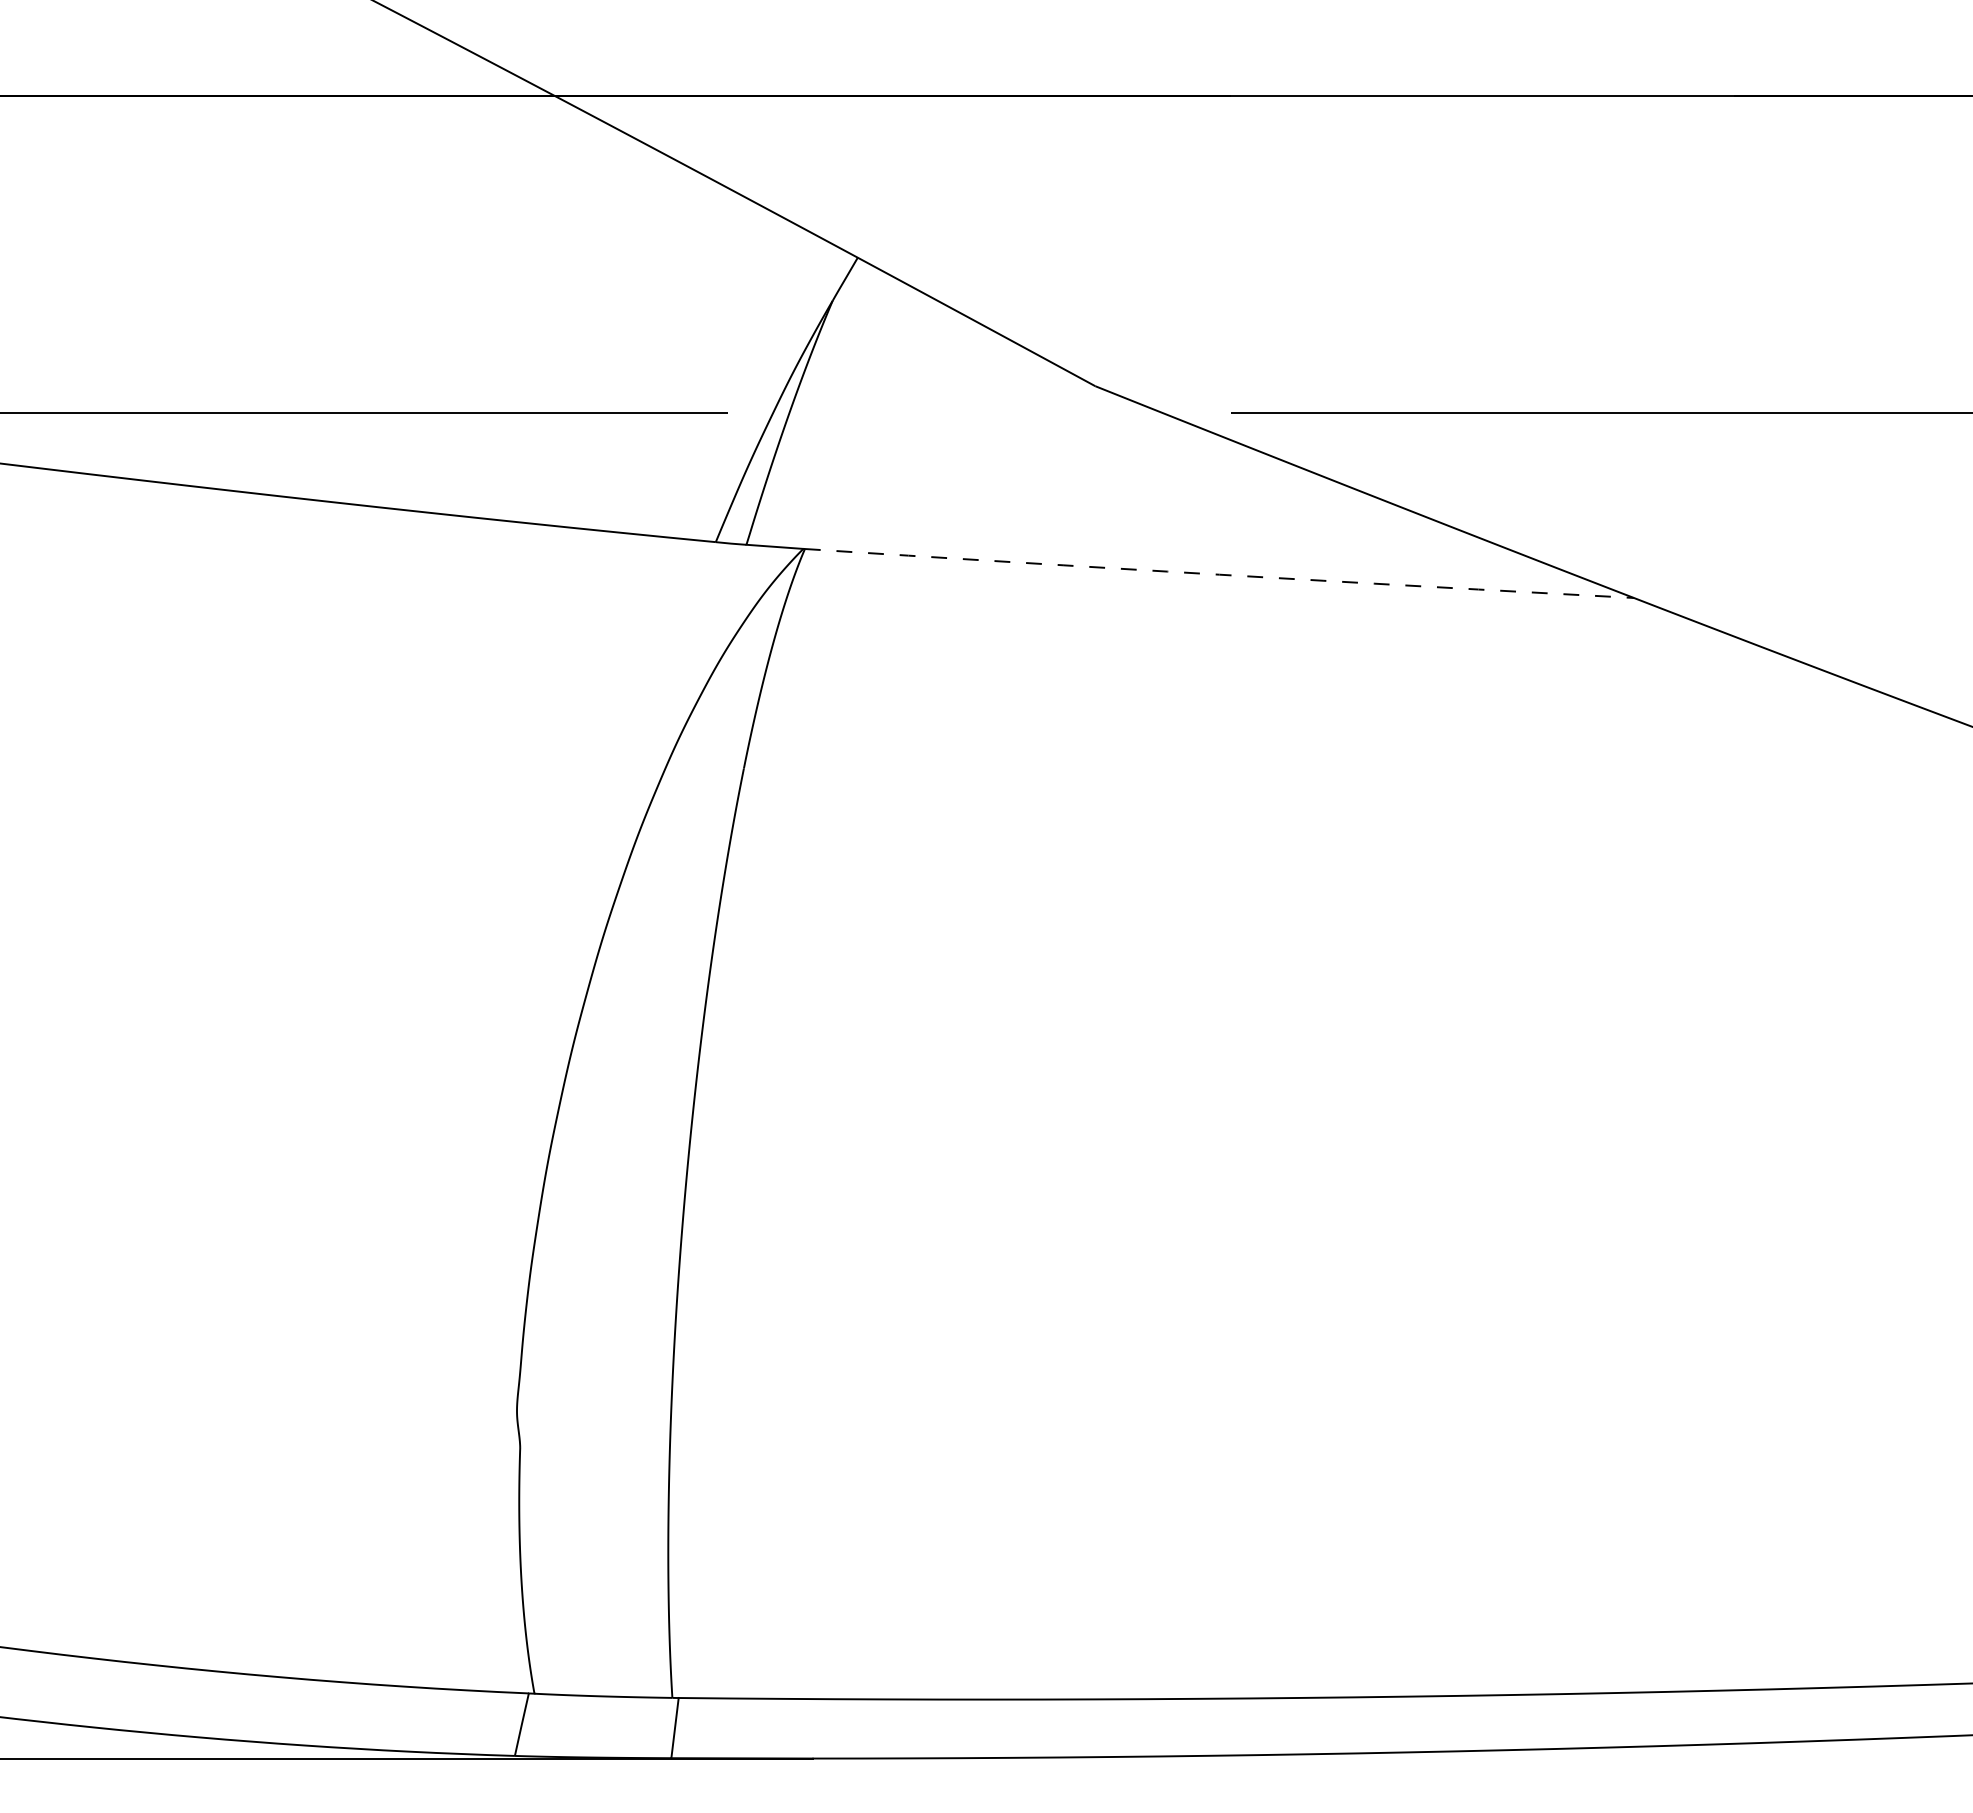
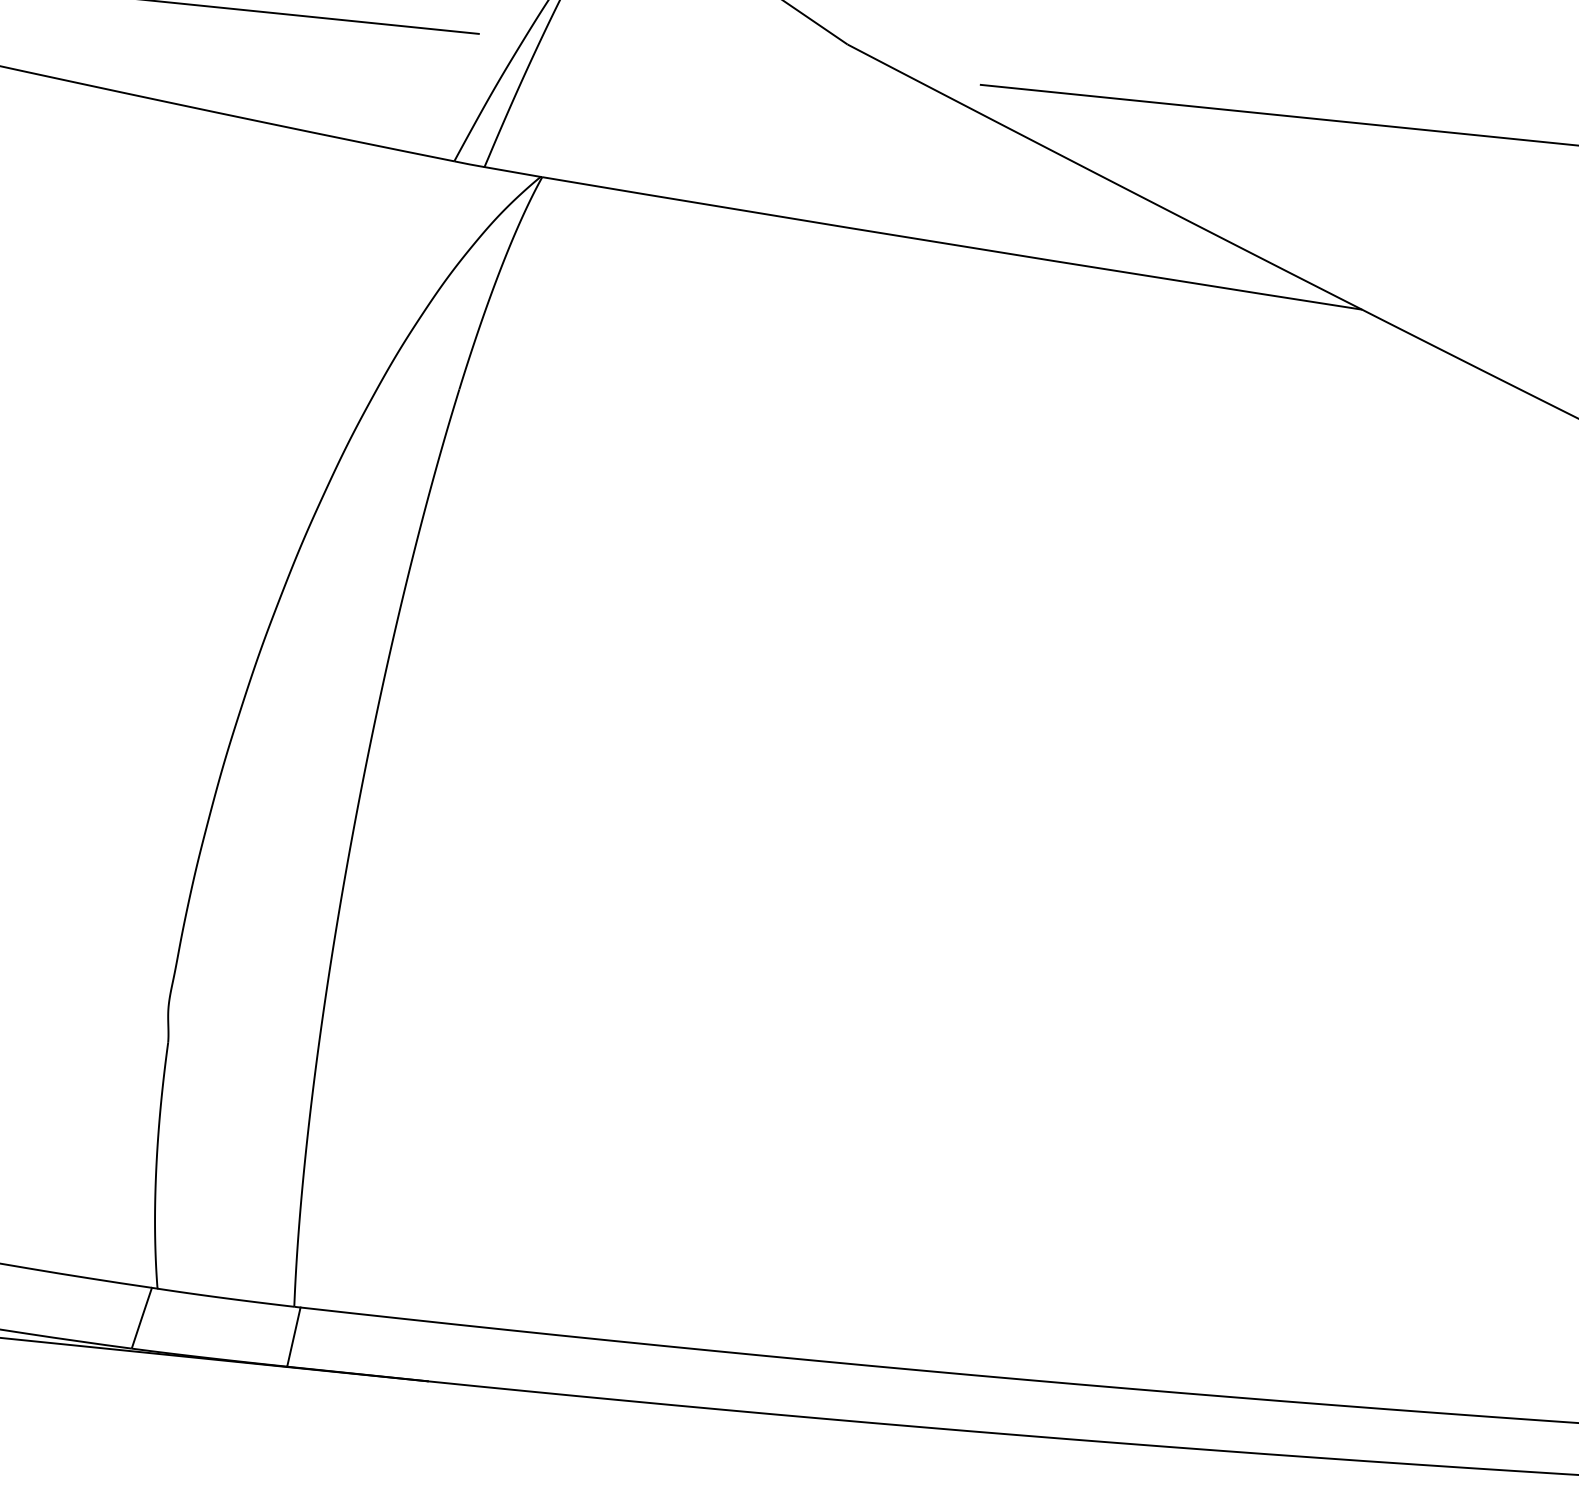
arc: (1219, 574) -> (952, 244), dashed -> solid

